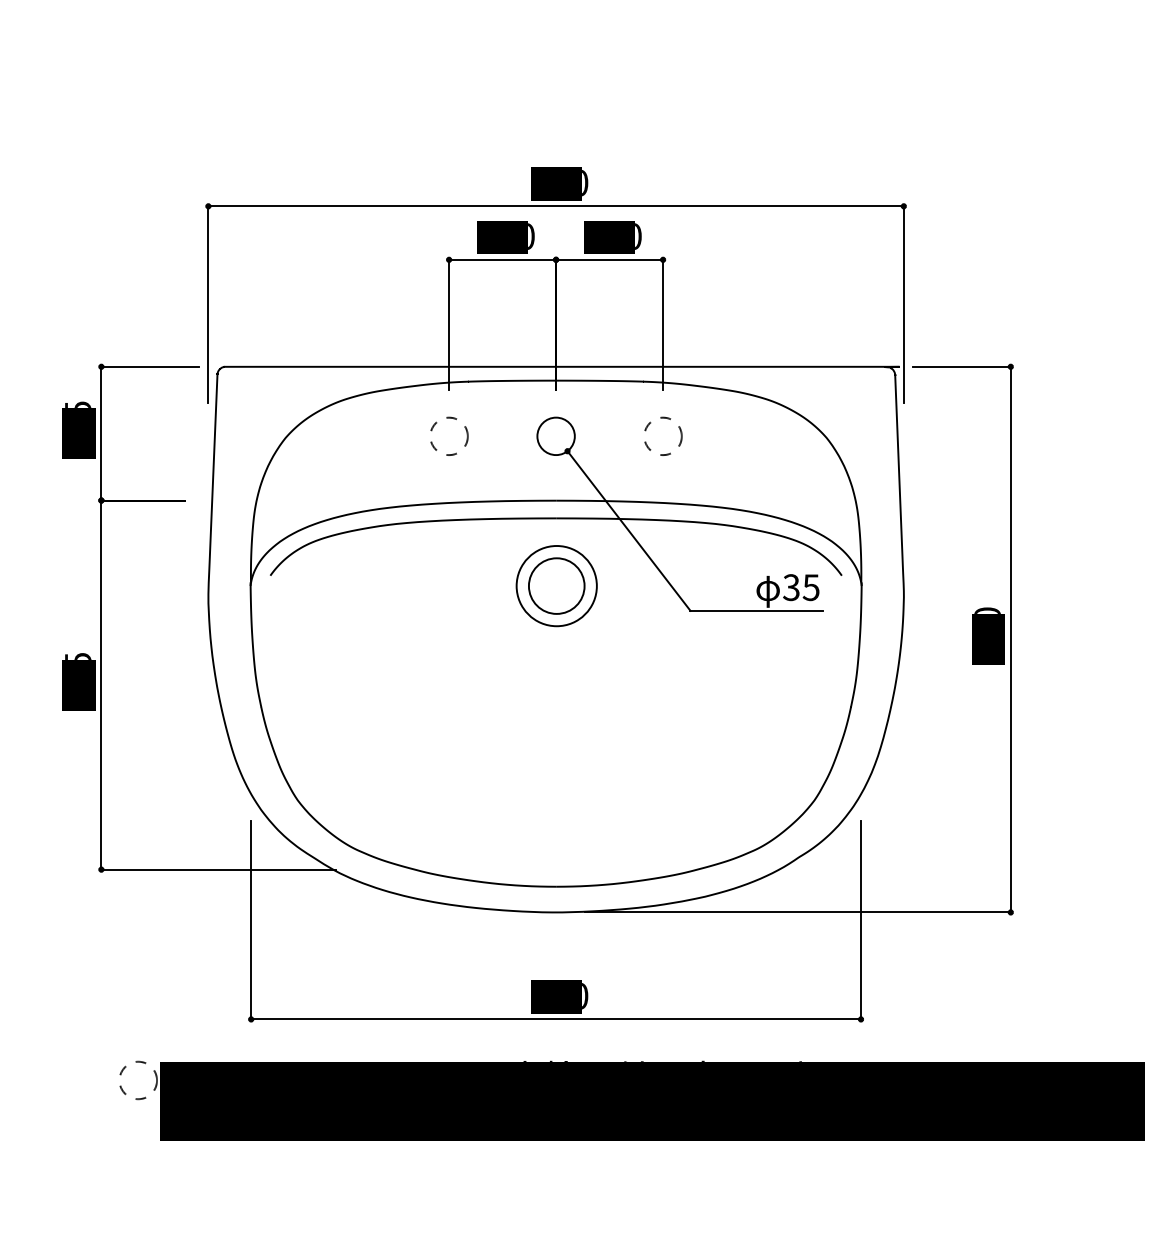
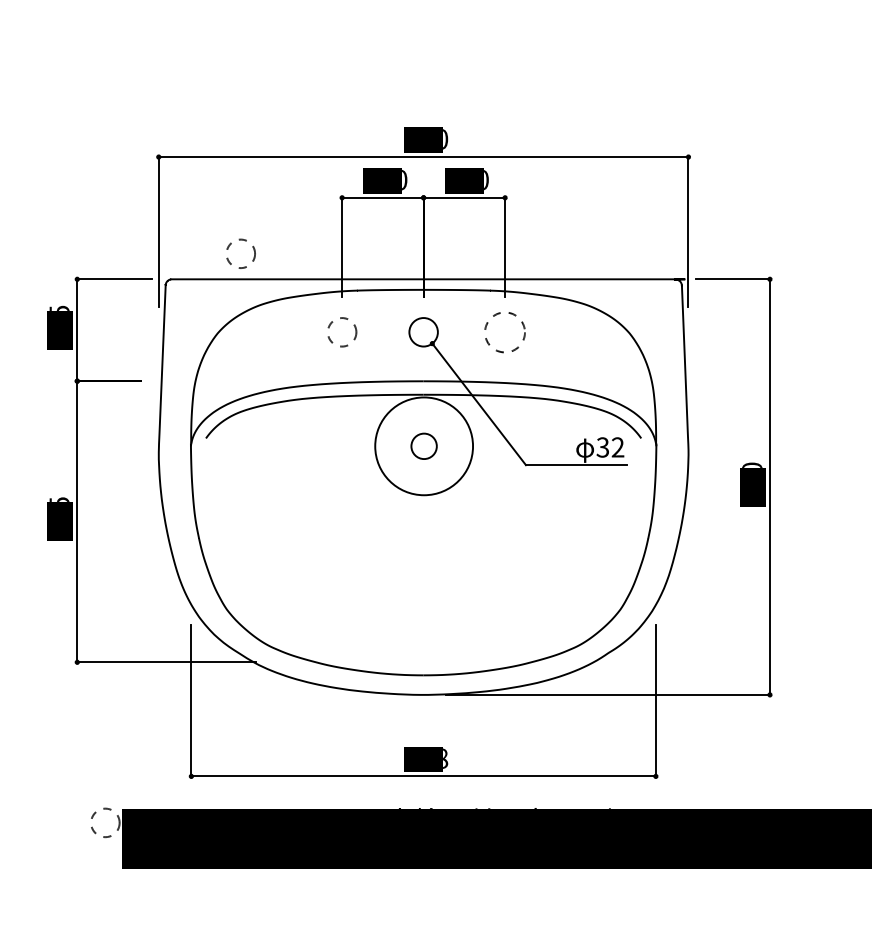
circle: (316, 332) -> (241, 253), added
circle: (663, 435) -> (505, 331), size x1.4
circle: (556, 585) -> (423, 445), size x0.6
circle: (556, 586) -> (423, 446), size x1.6
text: (810, 587) -> (617, 447), 35 -> 32
text: (585, 996) -> (446, 758), 570 -> 628

